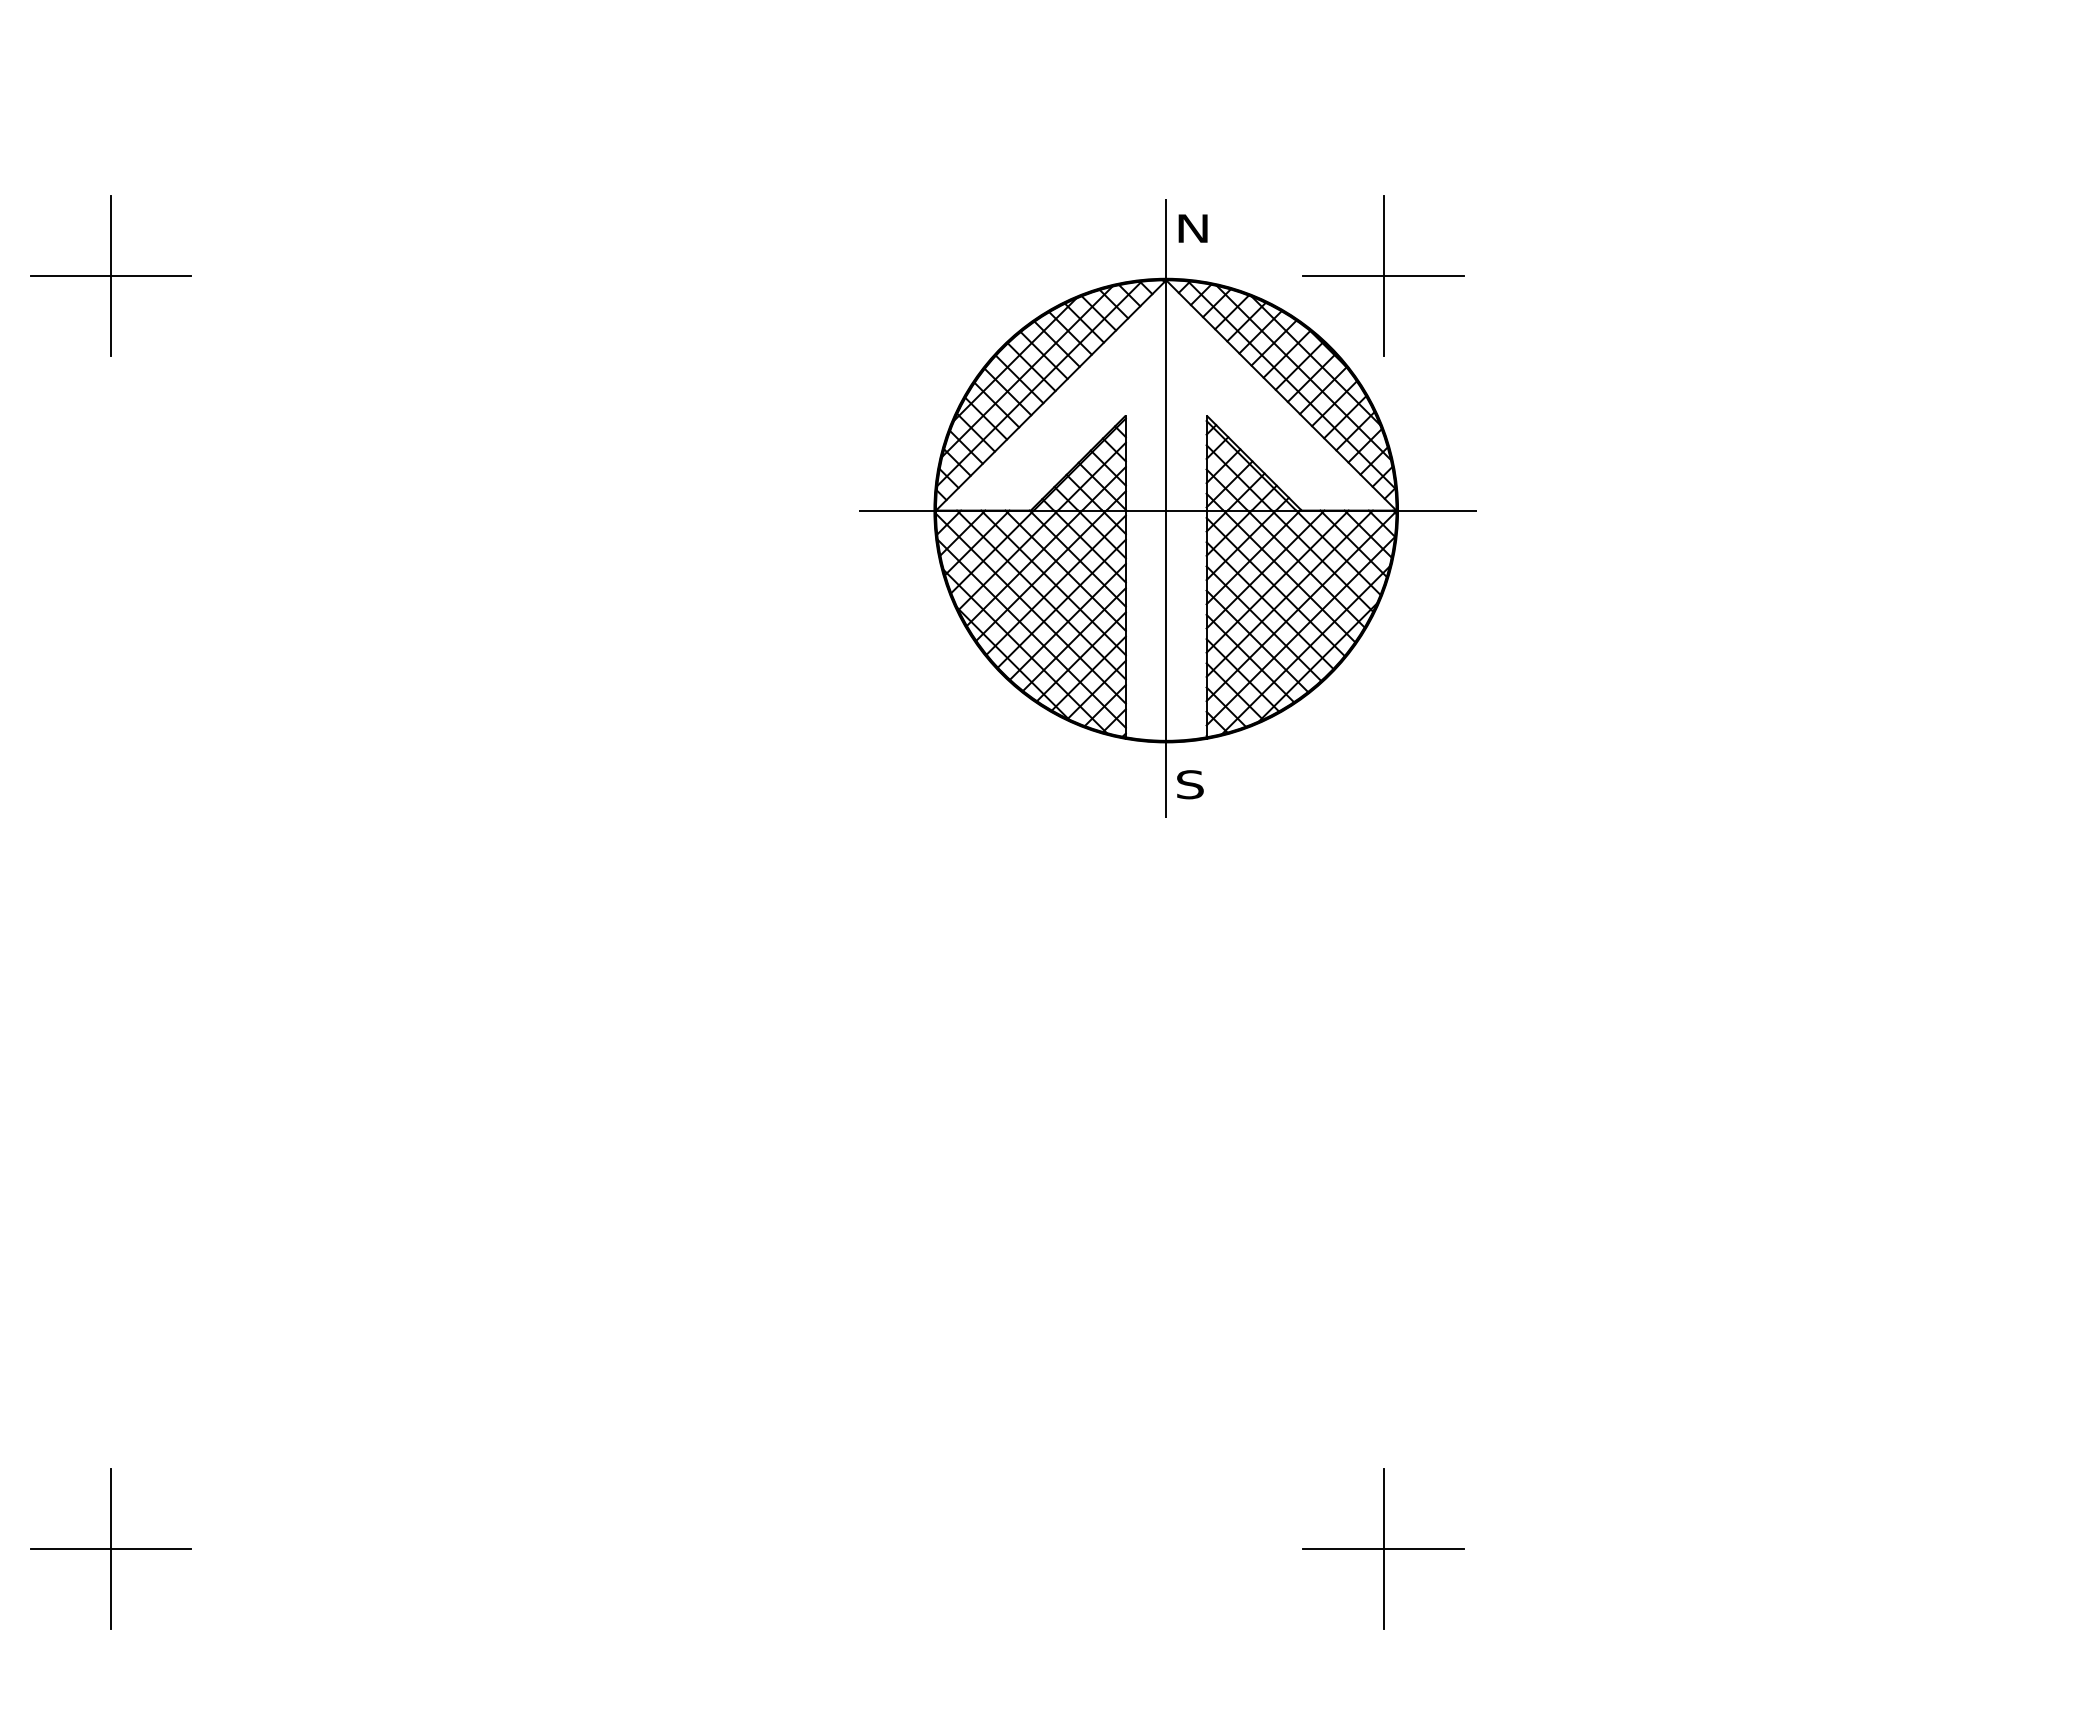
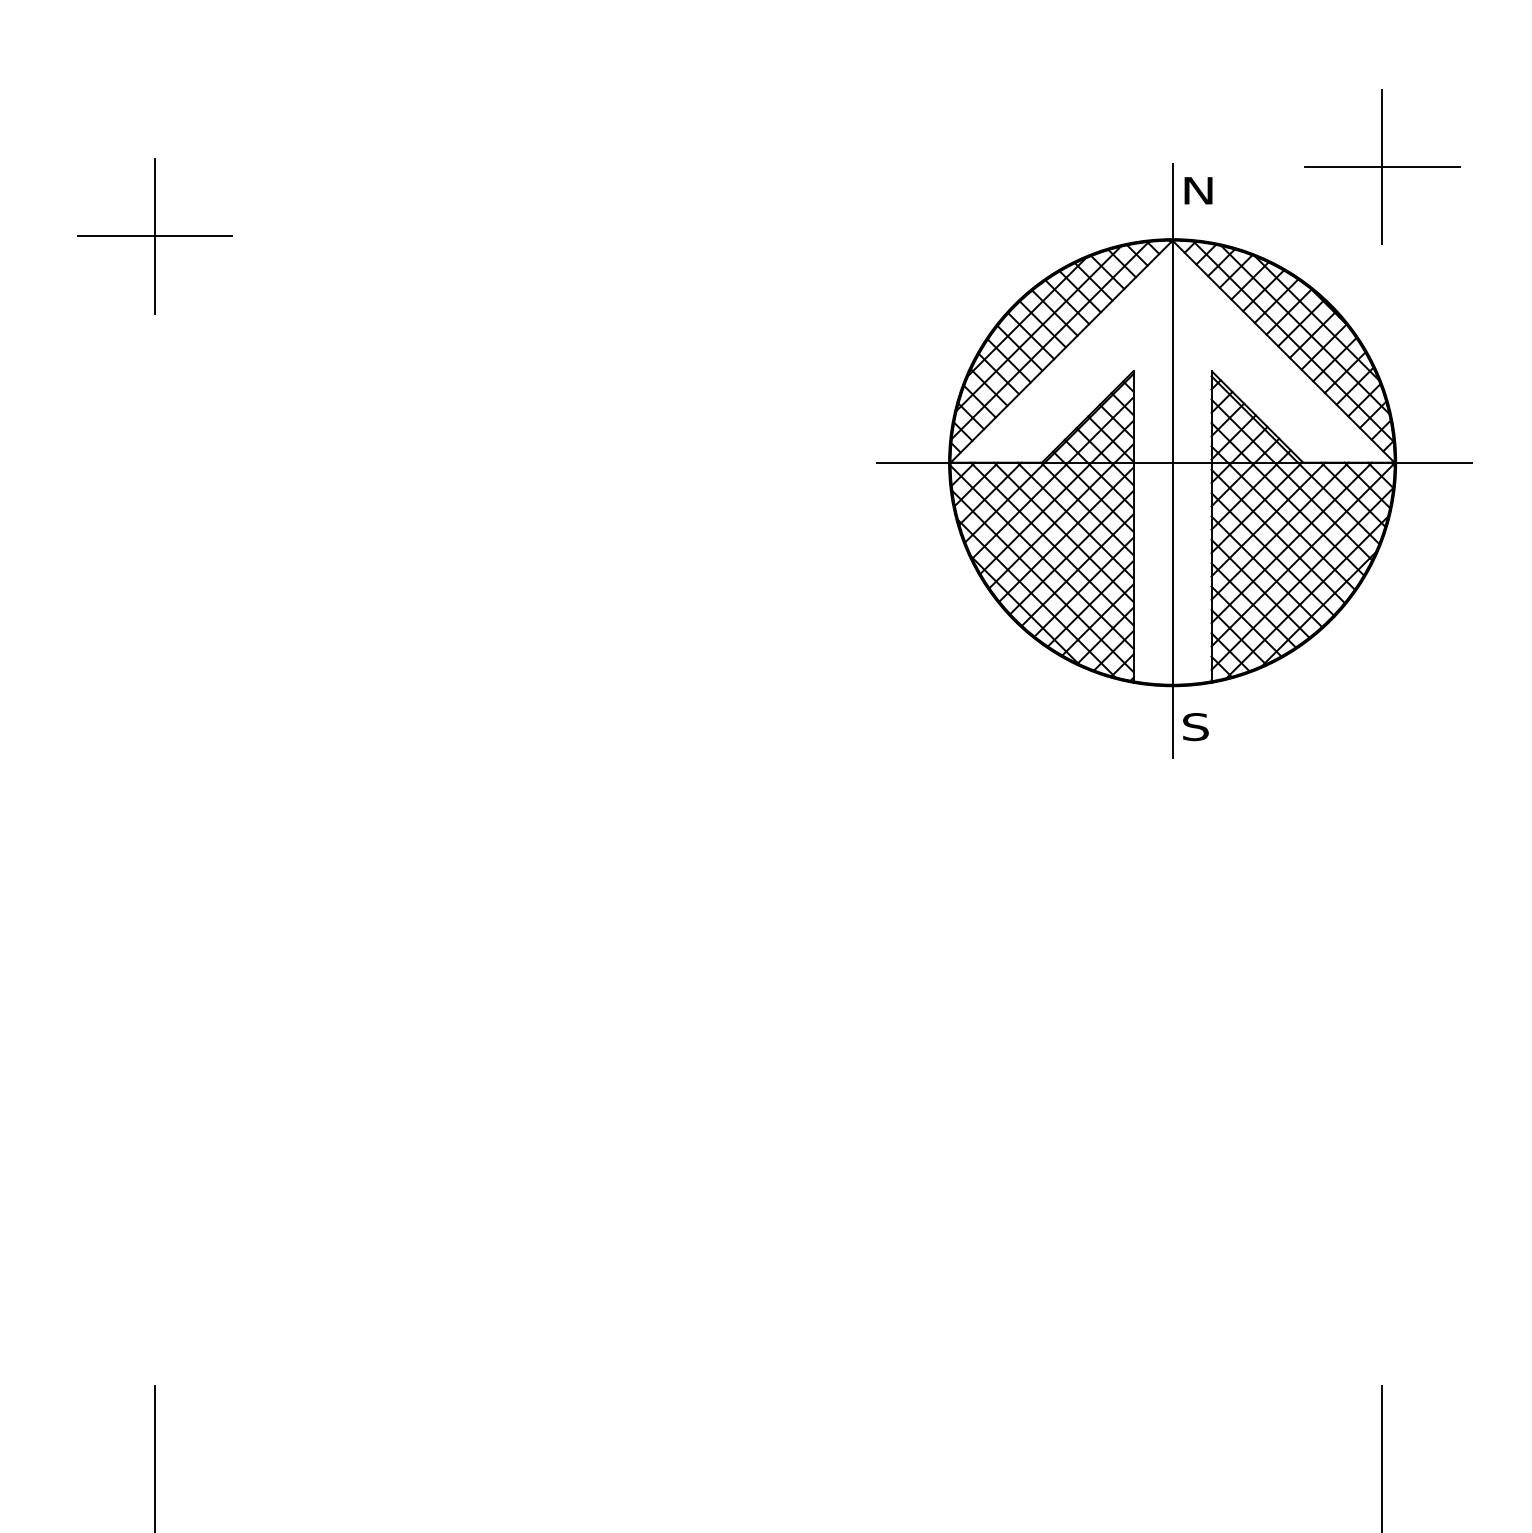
part: (1383, 275) -> (1382, 166), moved
line: (110, 1548) -> (154, 1463), removed
line: (1383, 1548) -> (1382, 1463), removed

